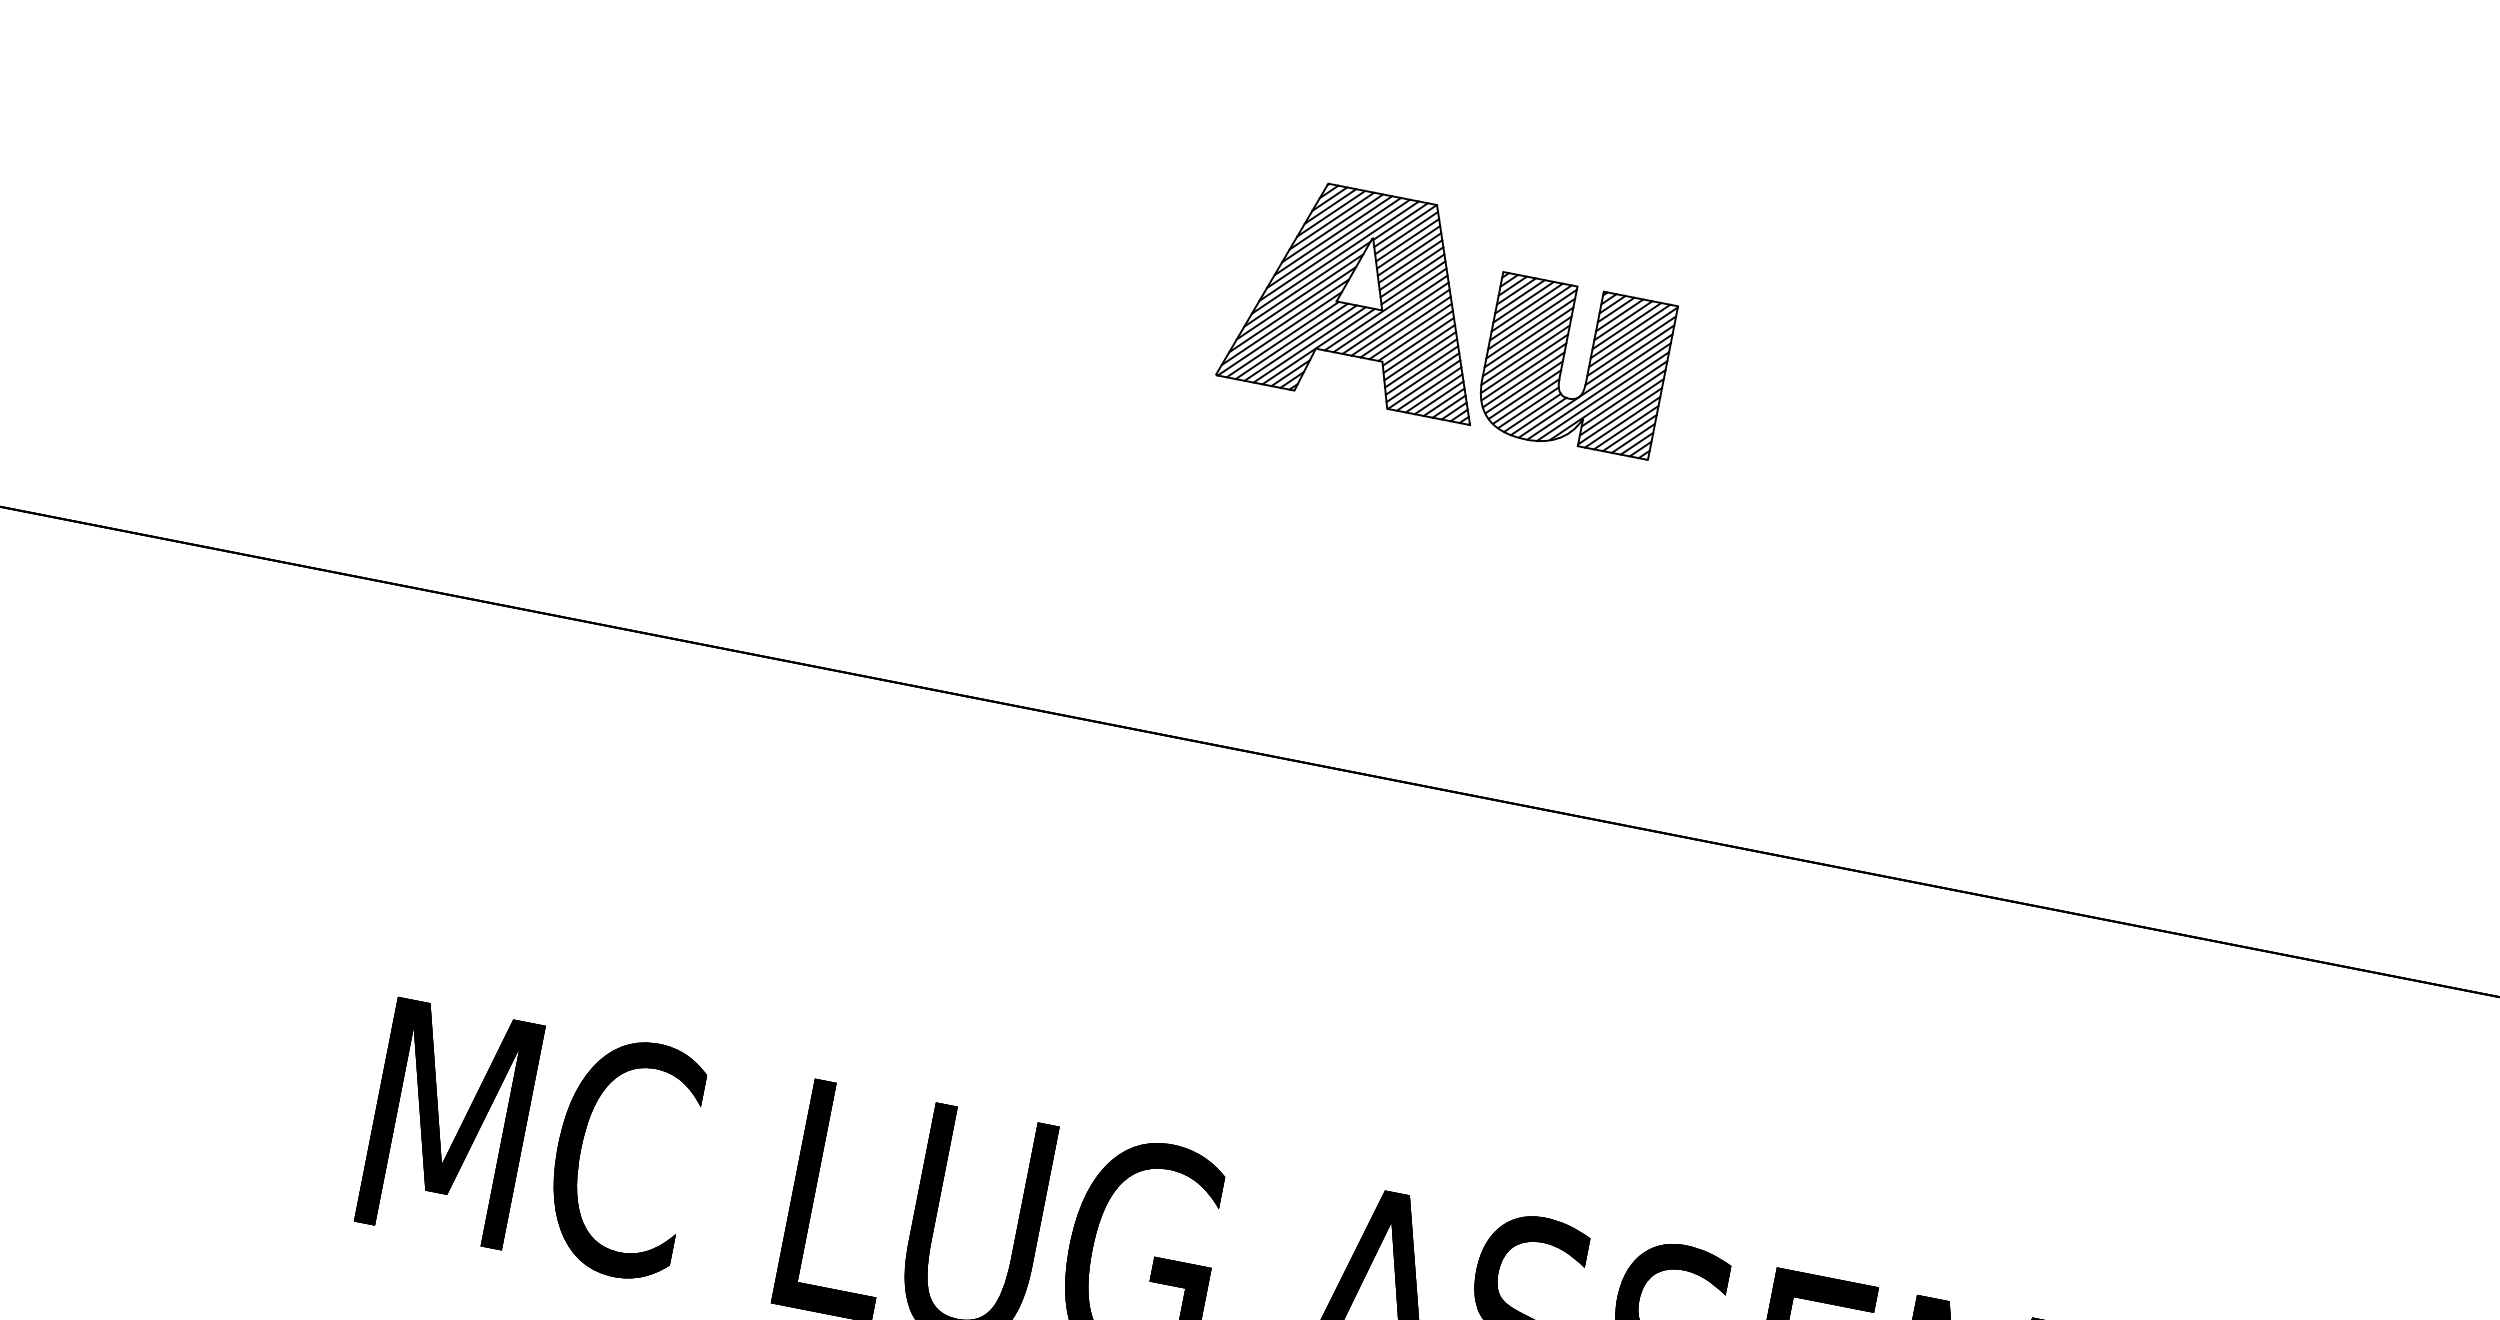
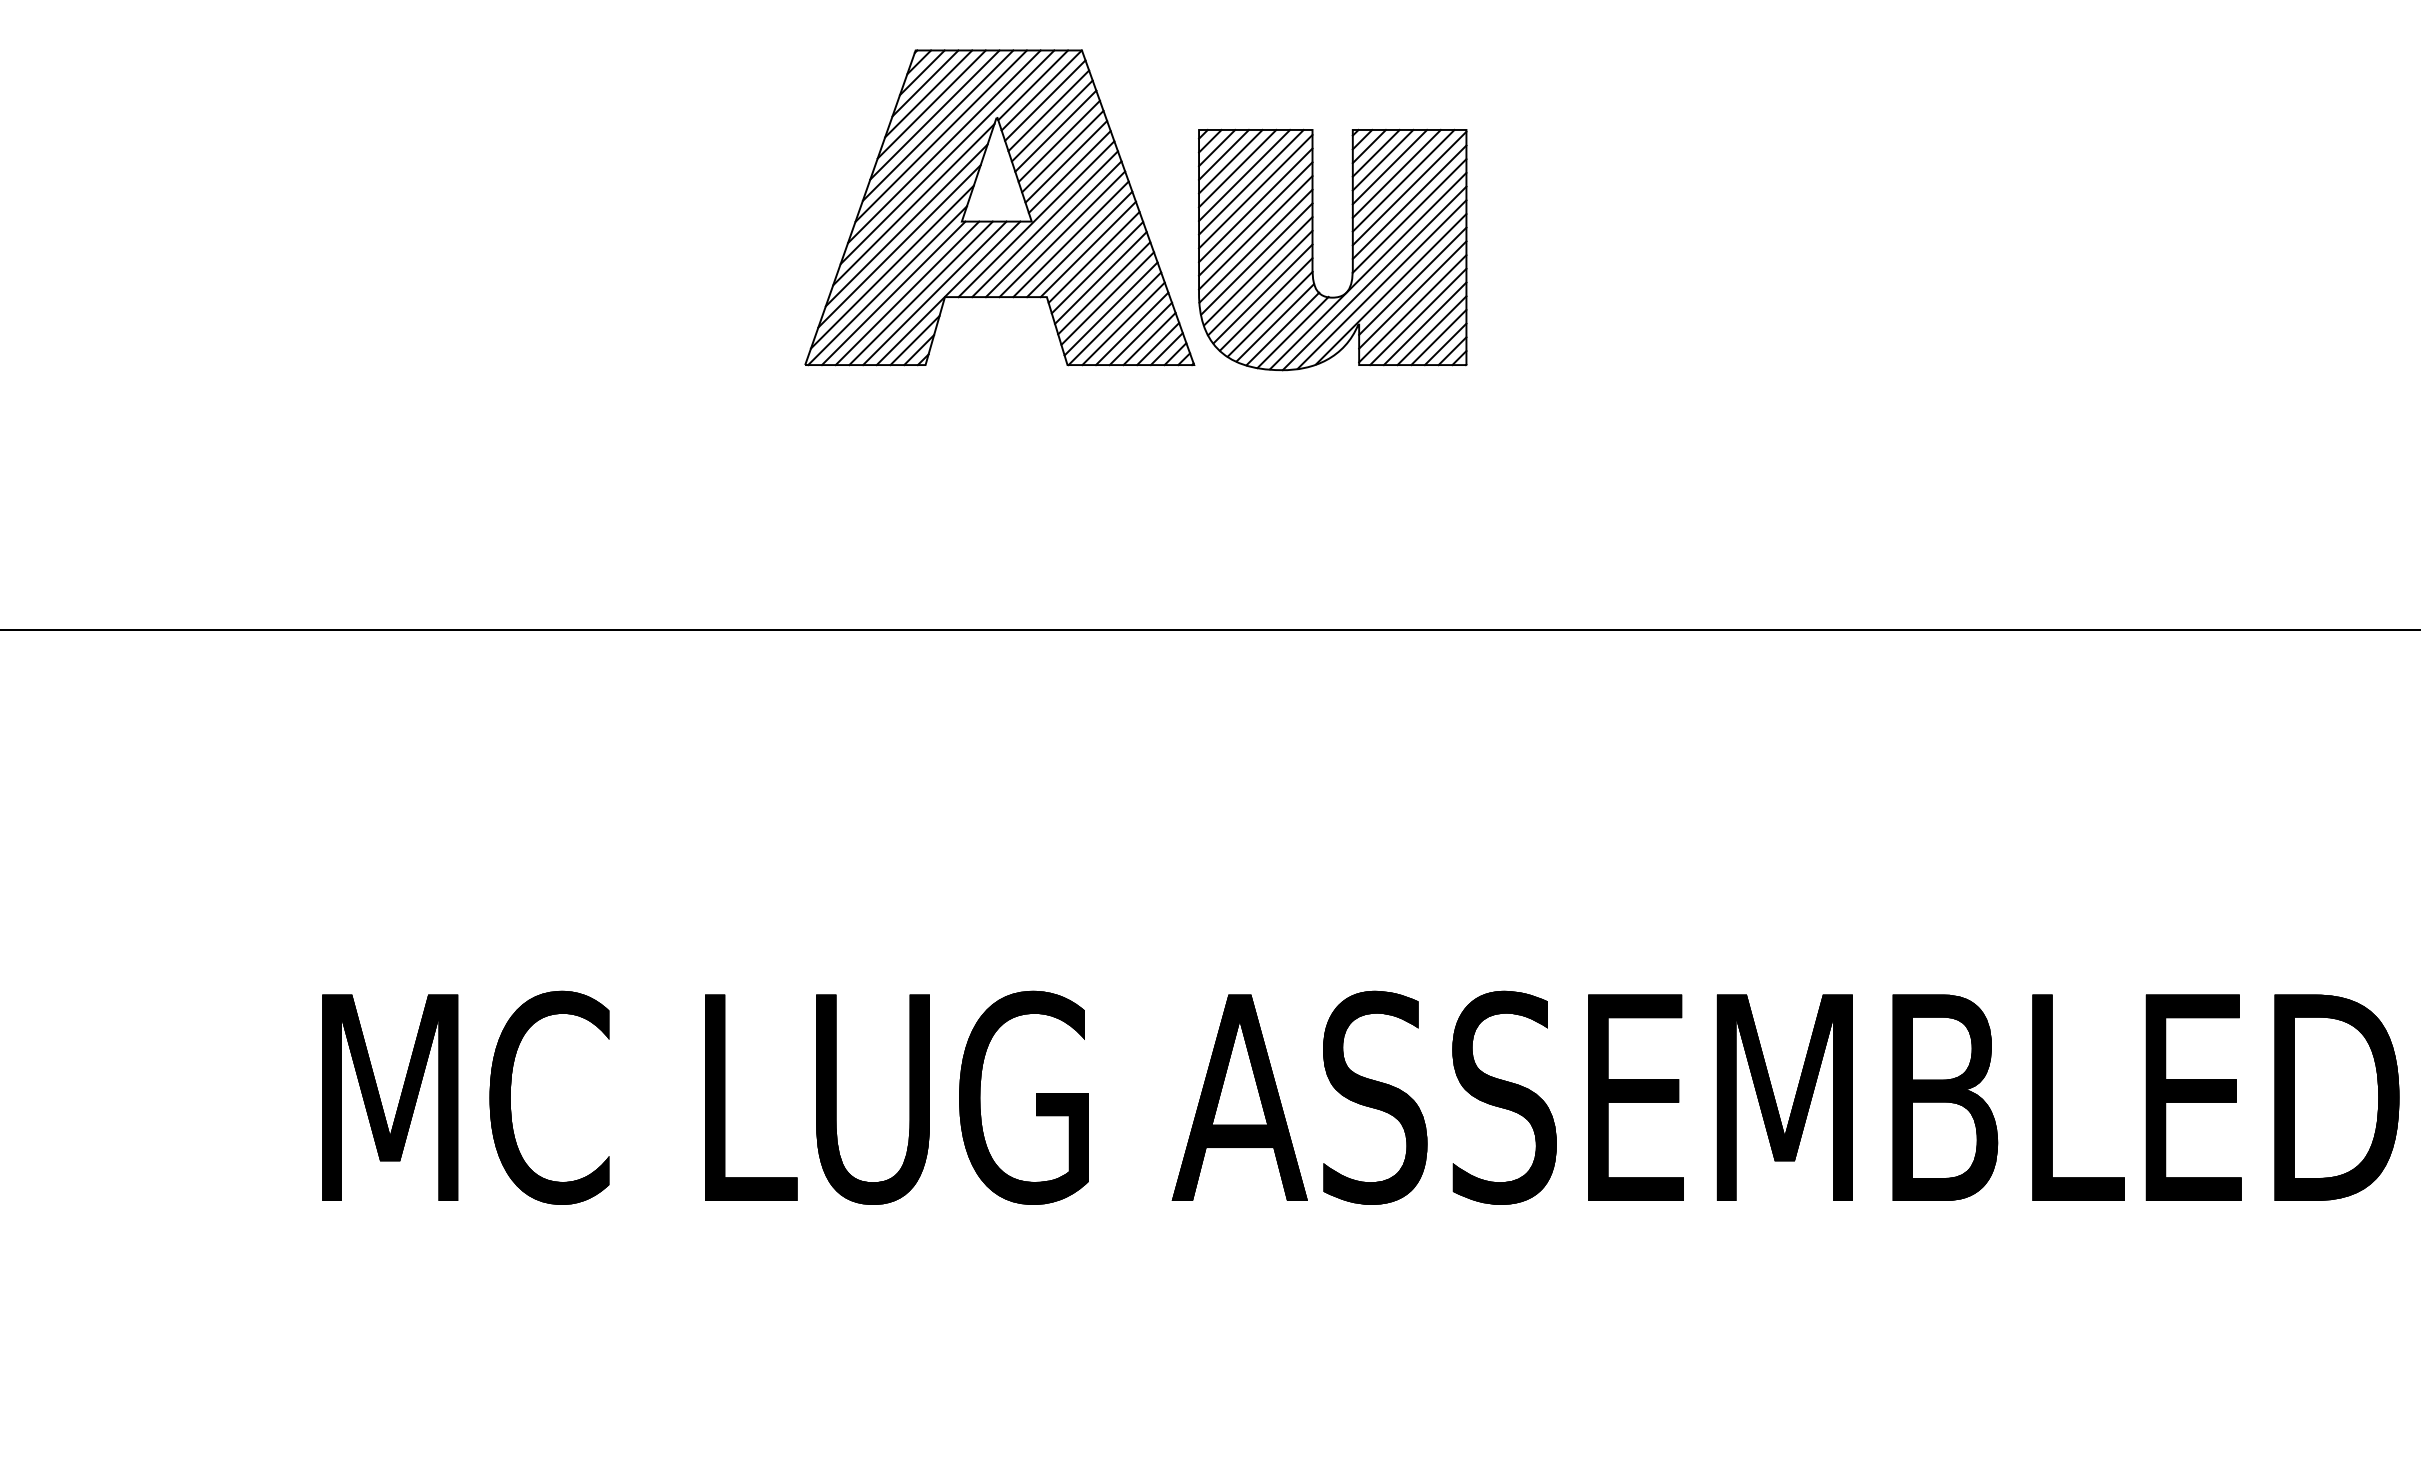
part: (1451, 316) -> (1135, 210), size x1.67

